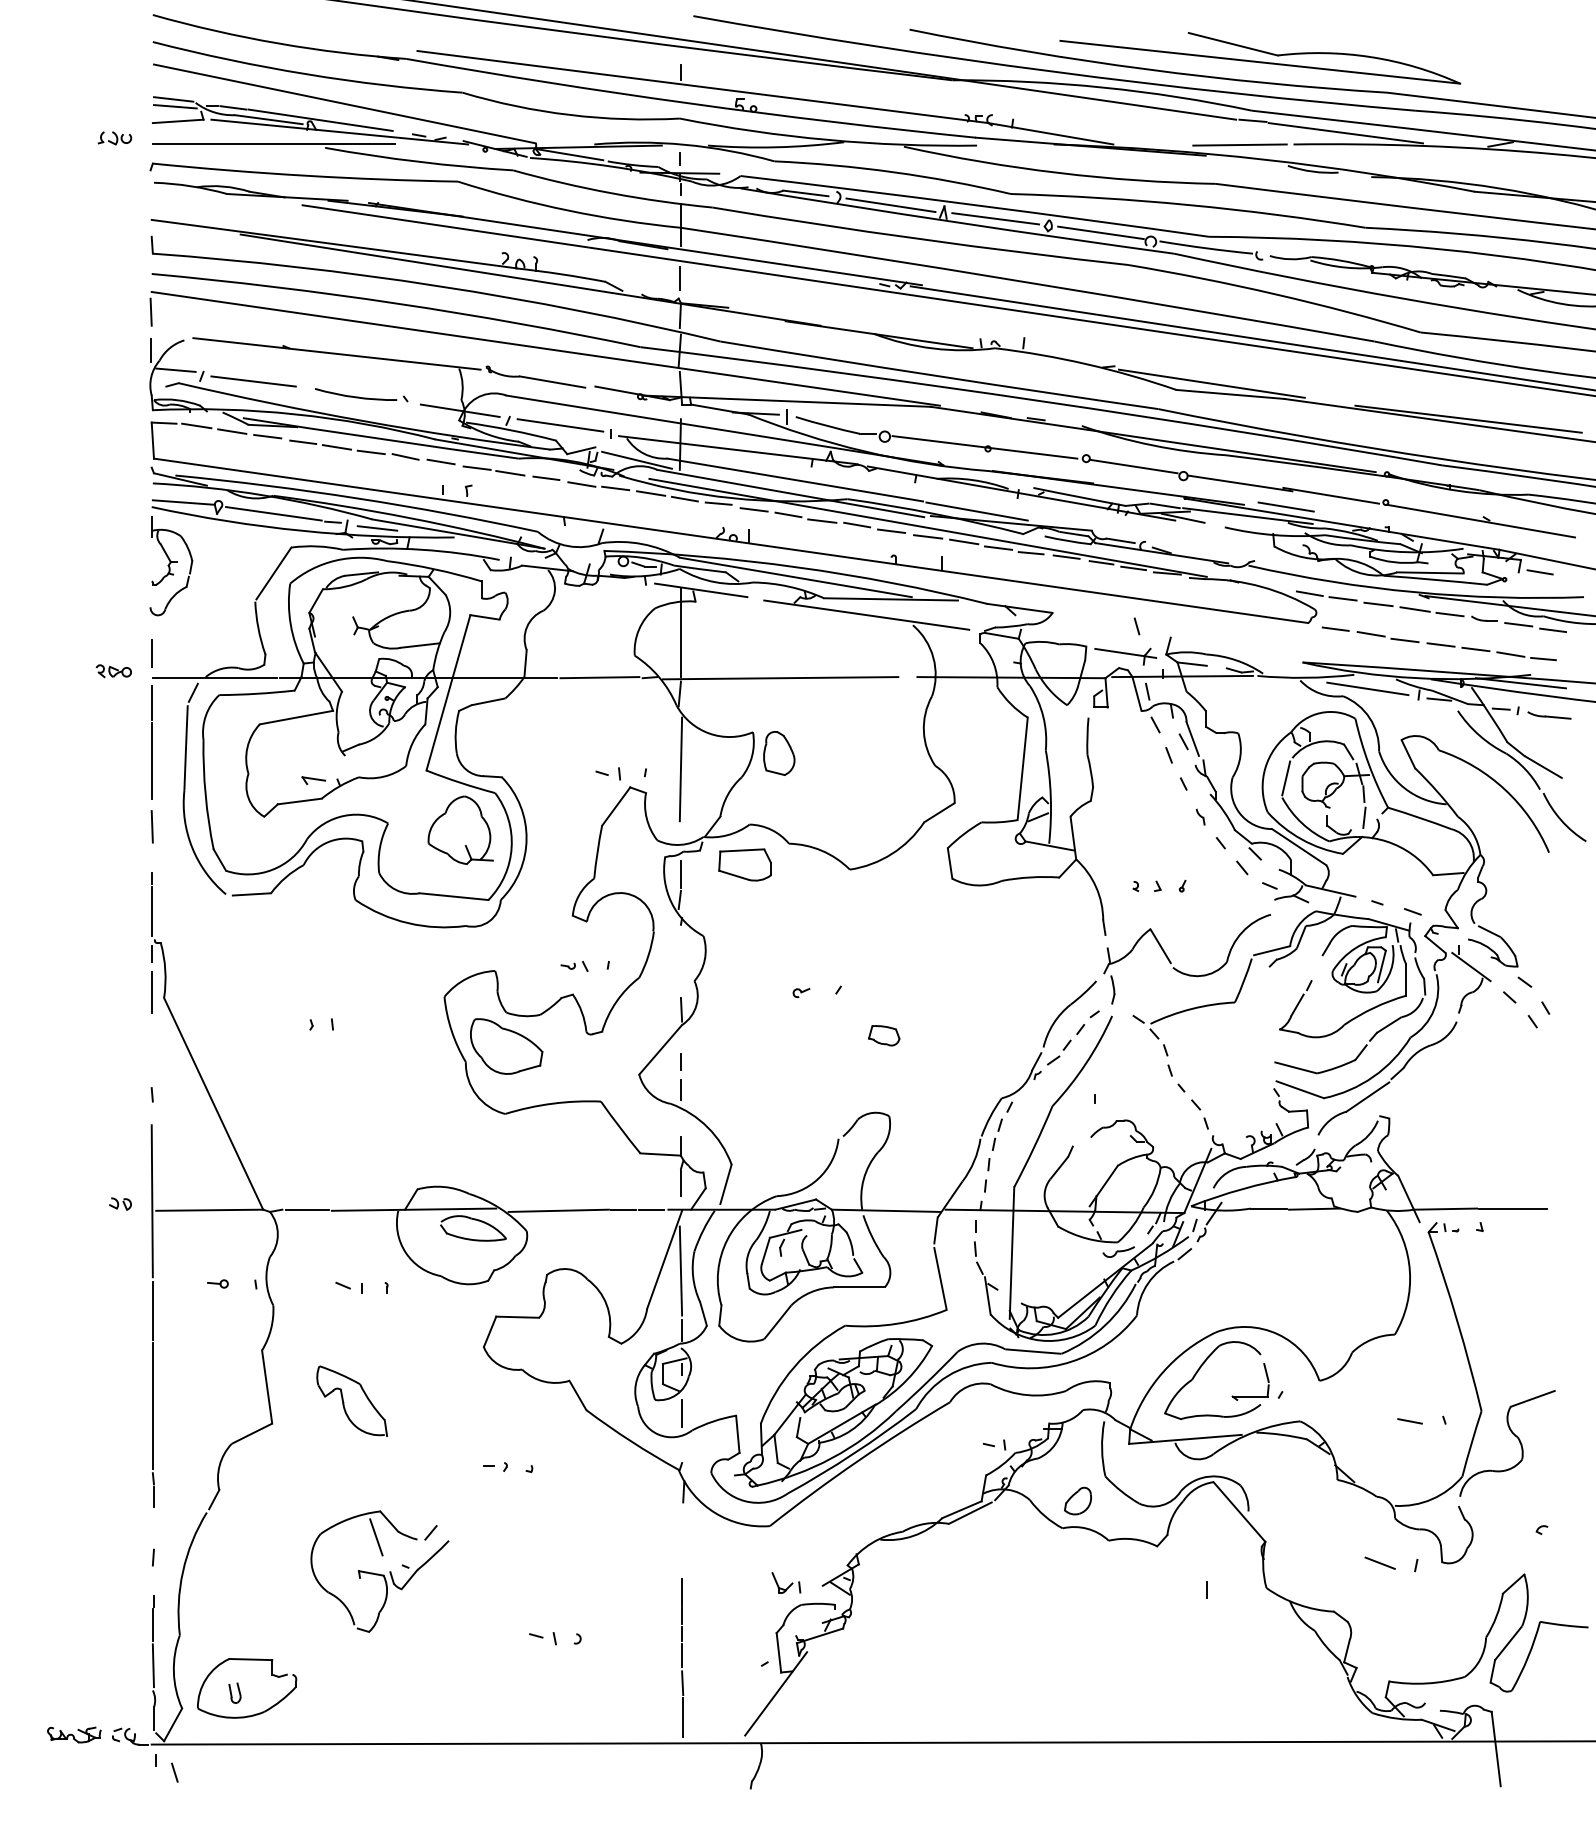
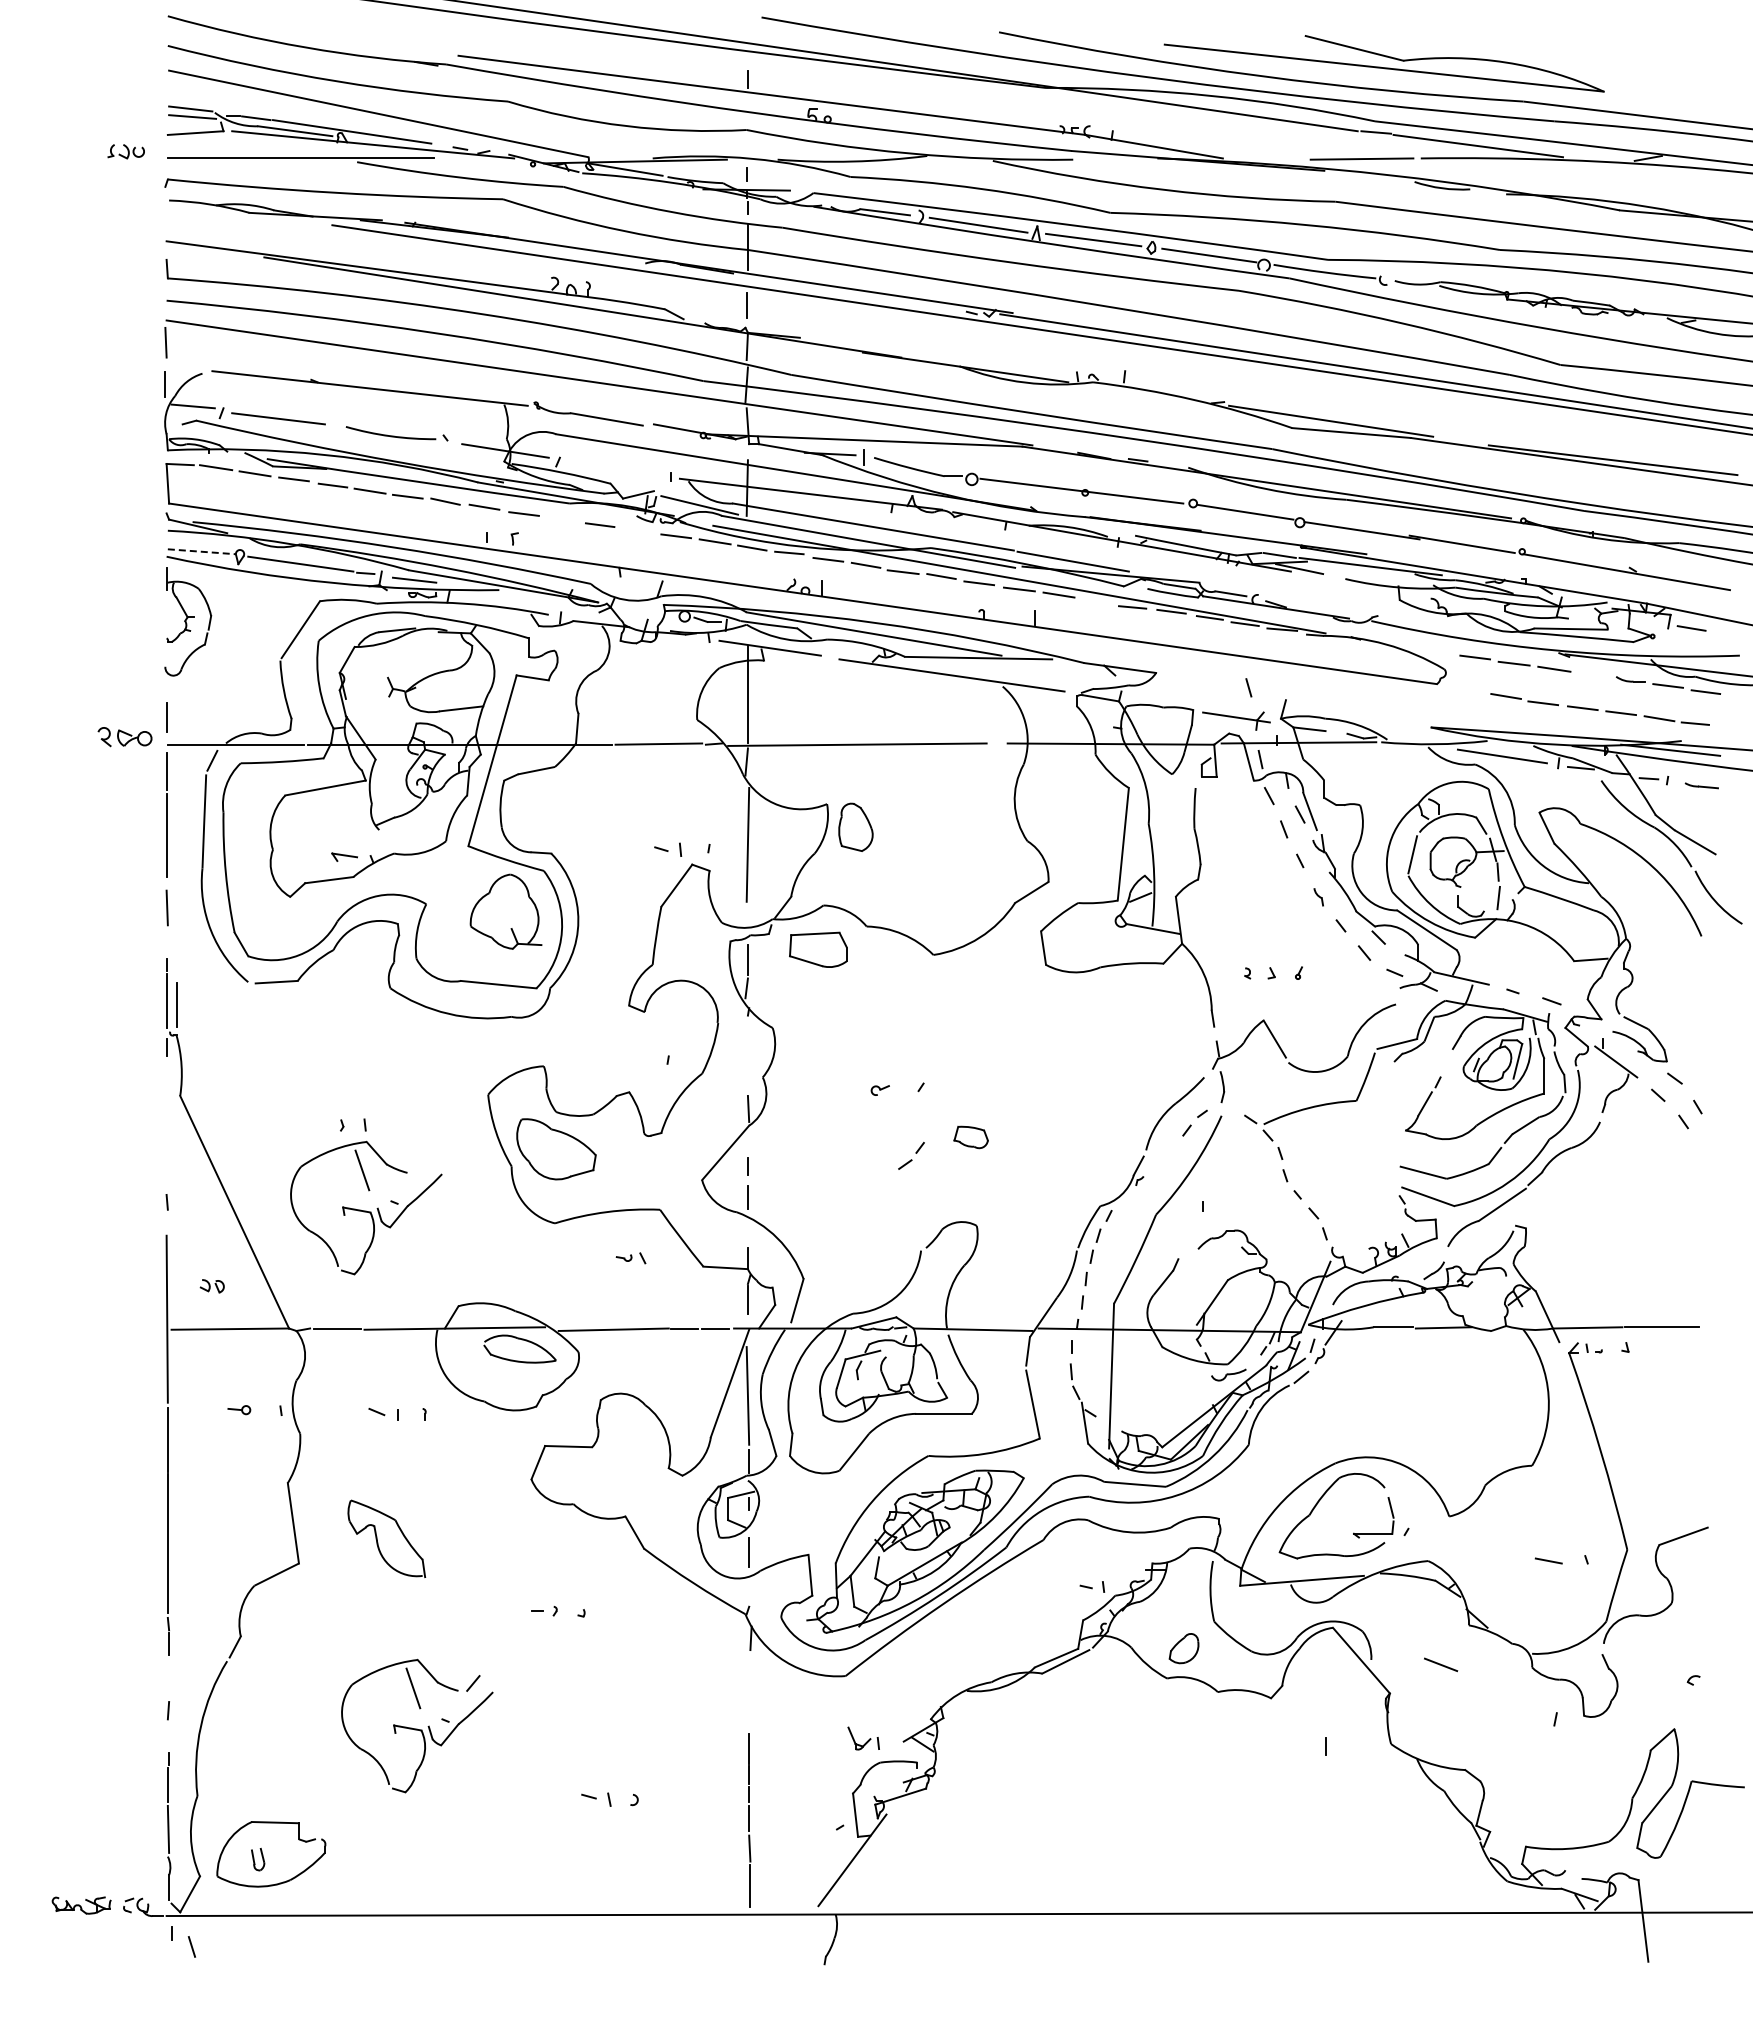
line: (560, 424) -> (615, 466), removed
line: (510, 473) -> (560, 519), removed
line: (581, 484) -> (638, 531), removed
line: (184, 502) -> (202, 551), solid -> dashed
line: (1285, 506) -> (1412, 556), removed
line: (998, 547) -> (1096, 601), removed
line: (1309, 593) -> (1438, 651), removed
line: (1449, 614) -> (1592, 674), removed
line: (1336, 628) -> (1467, 690), removed
part: (113, 670) -> (124, 736), size x1.4
part: (1549, 715) -> (1701, 785), size x0.7
part: (574, 966) -> (630, 1258), moved
line: (151, 992) -> (176, 1004), moved
part: (1059, 1052) -> (911, 1155), moved
part: (333, 1099) -> (366, 1207), added
part: (119, 1204) -> (211, 1286), moved
line: (1380, 1562) -> (1441, 1664), moved

